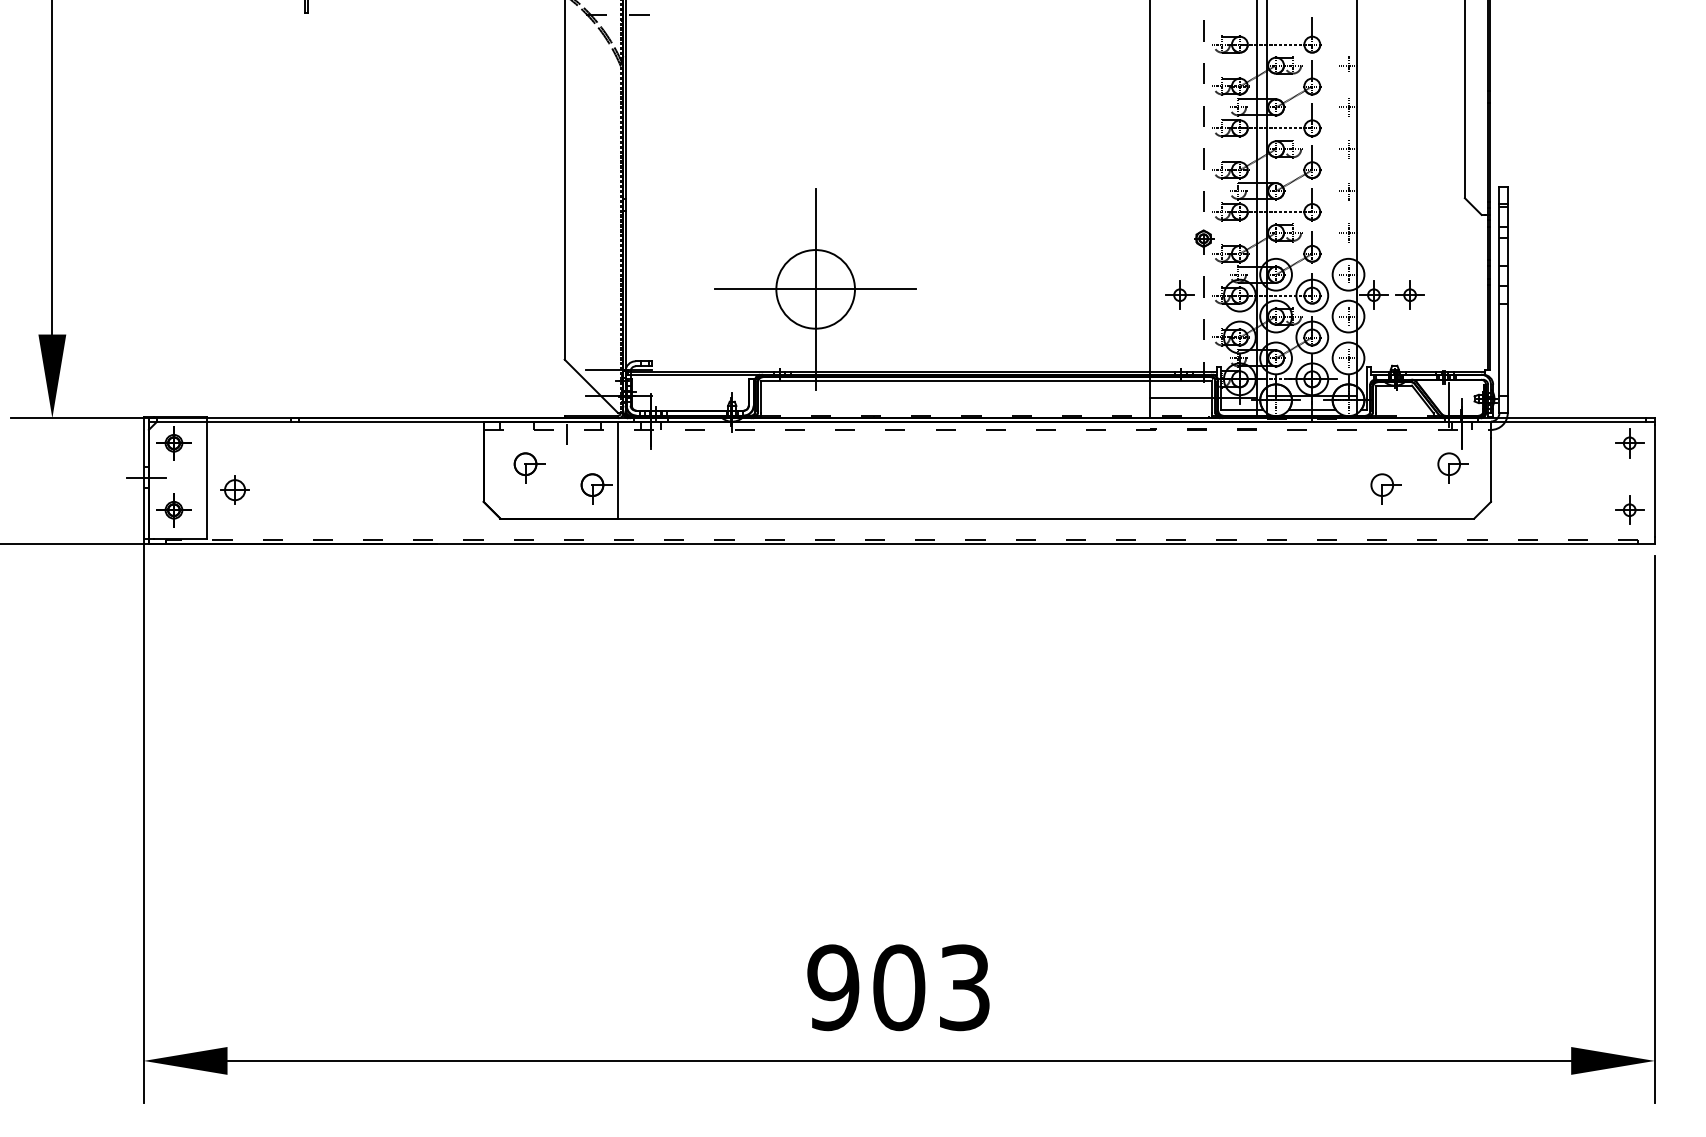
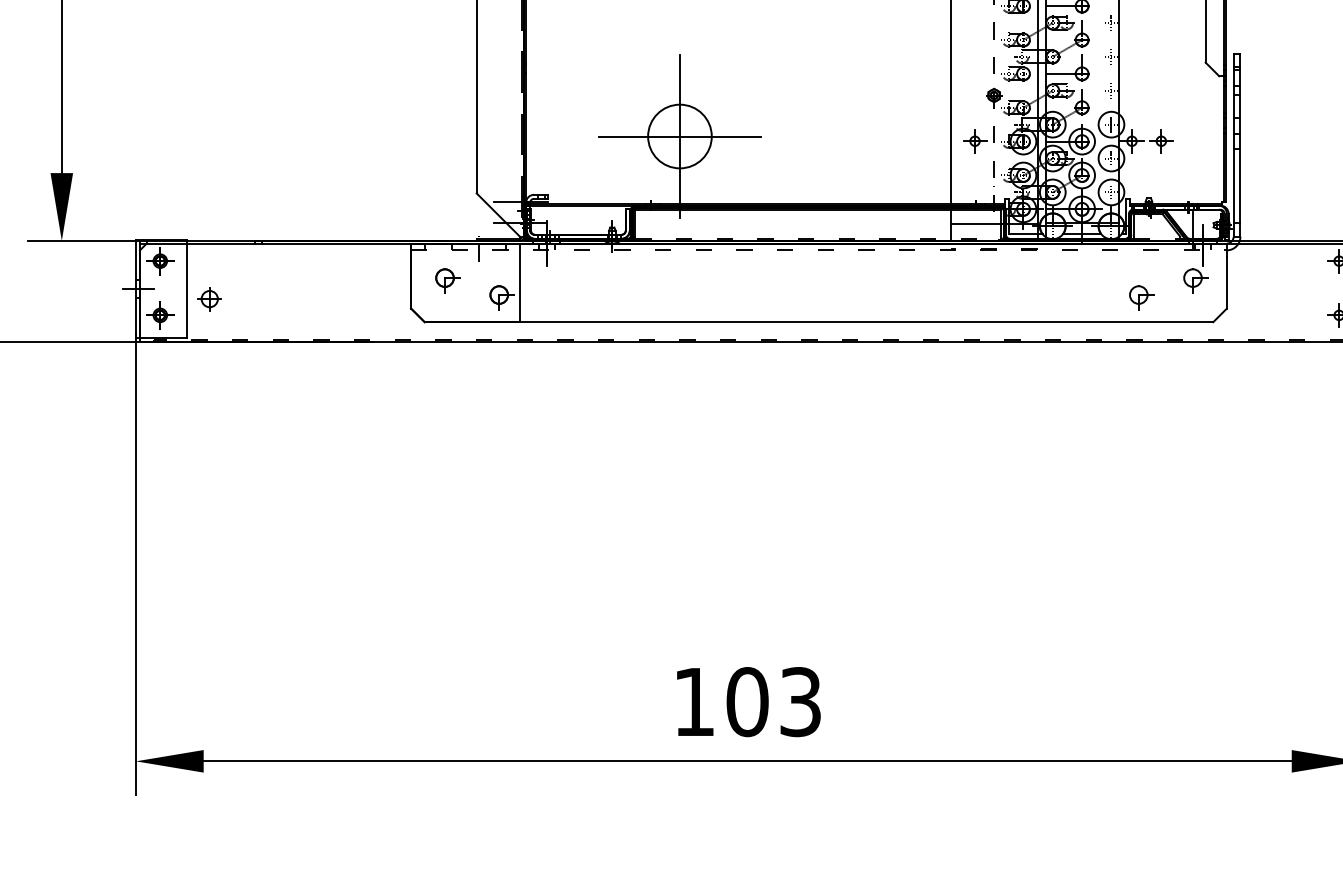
text: (833, 987) -> (694, 701), 903 -> 103

